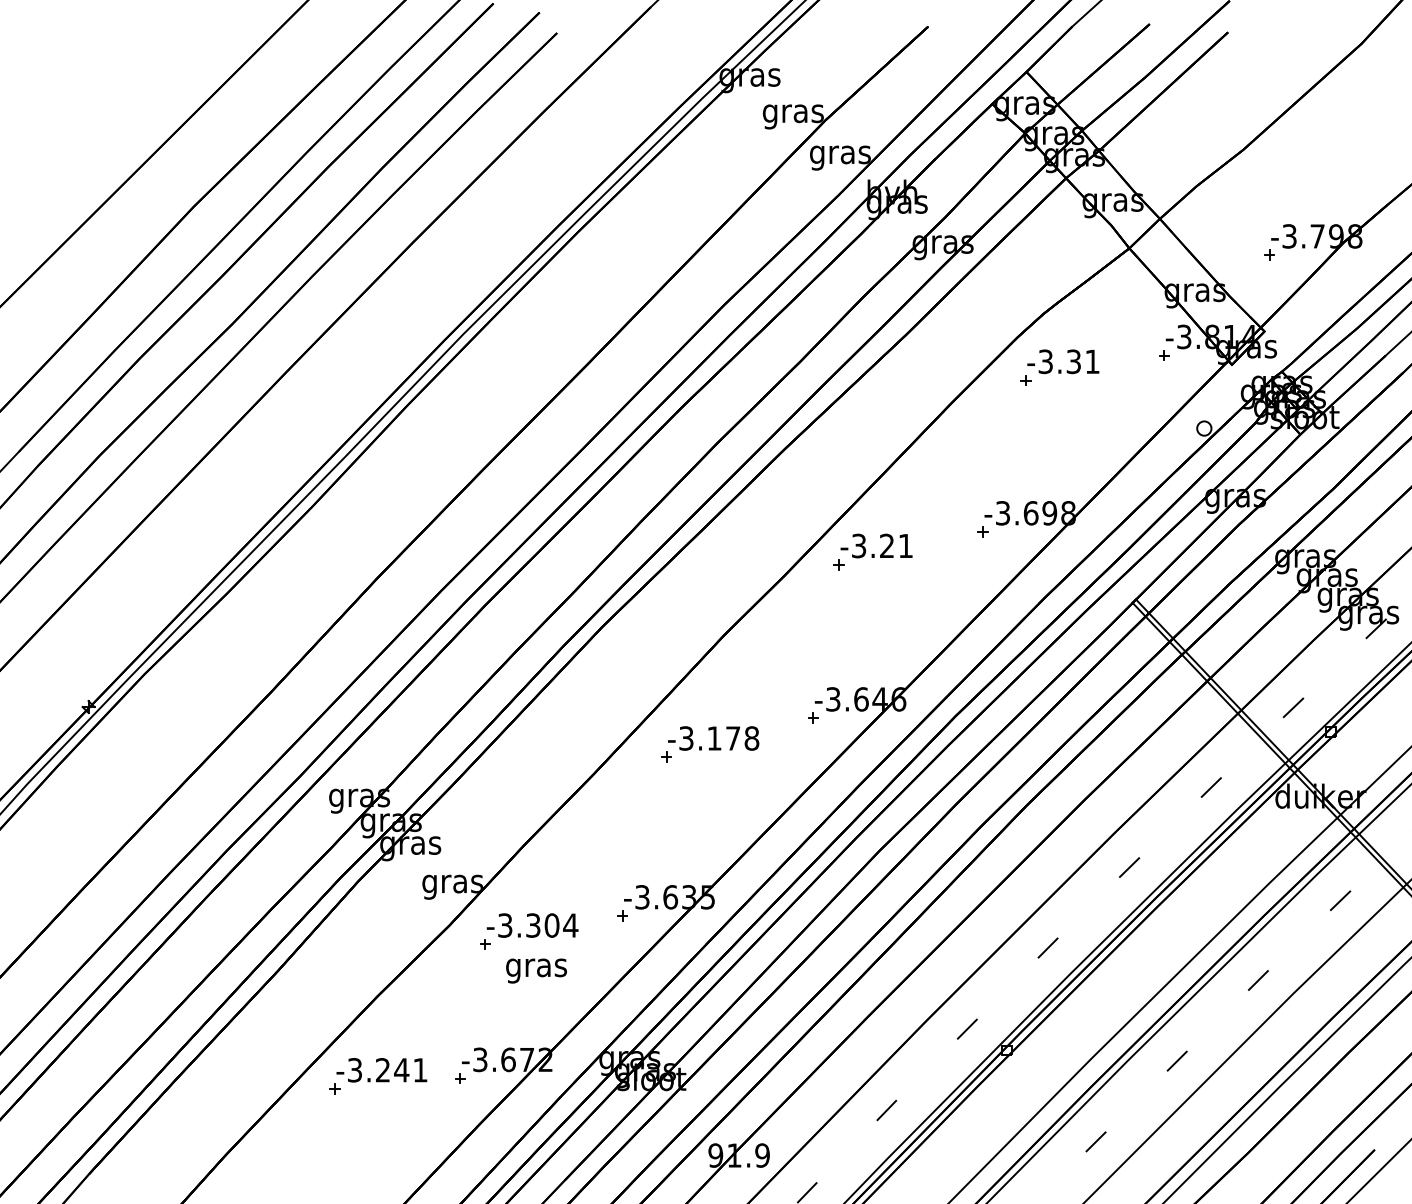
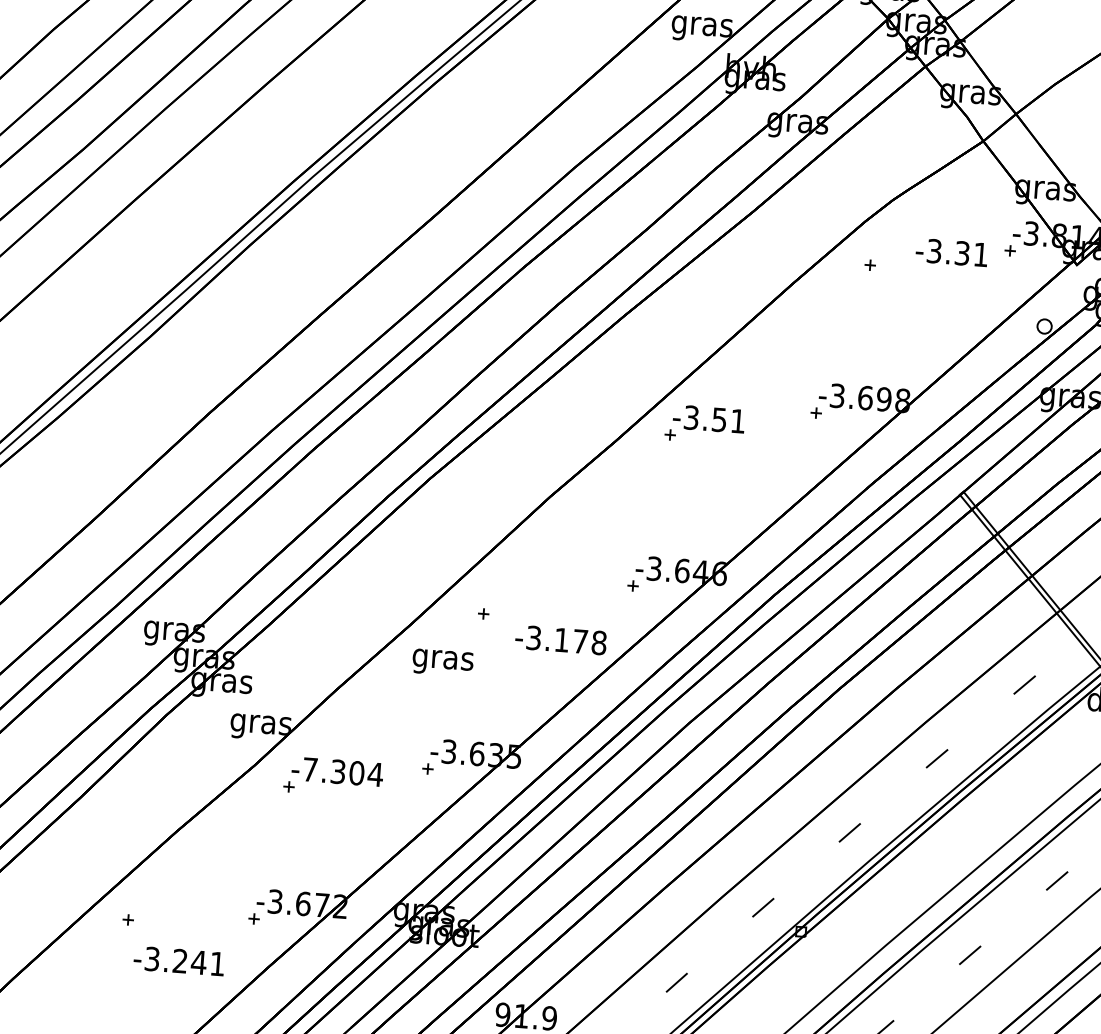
text: (1063, 361) -> (952, 252), moved
text: (886, 545) -> (718, 419), -3.21 -> -3.51
text: (713, 738) -> (560, 640), moved
text: (505, 925) -> (310, 769), -3.304 -> -7.304
text: (536, 970) -> (442, 662), moved
text: (381, 1070) -> (178, 961), moved

